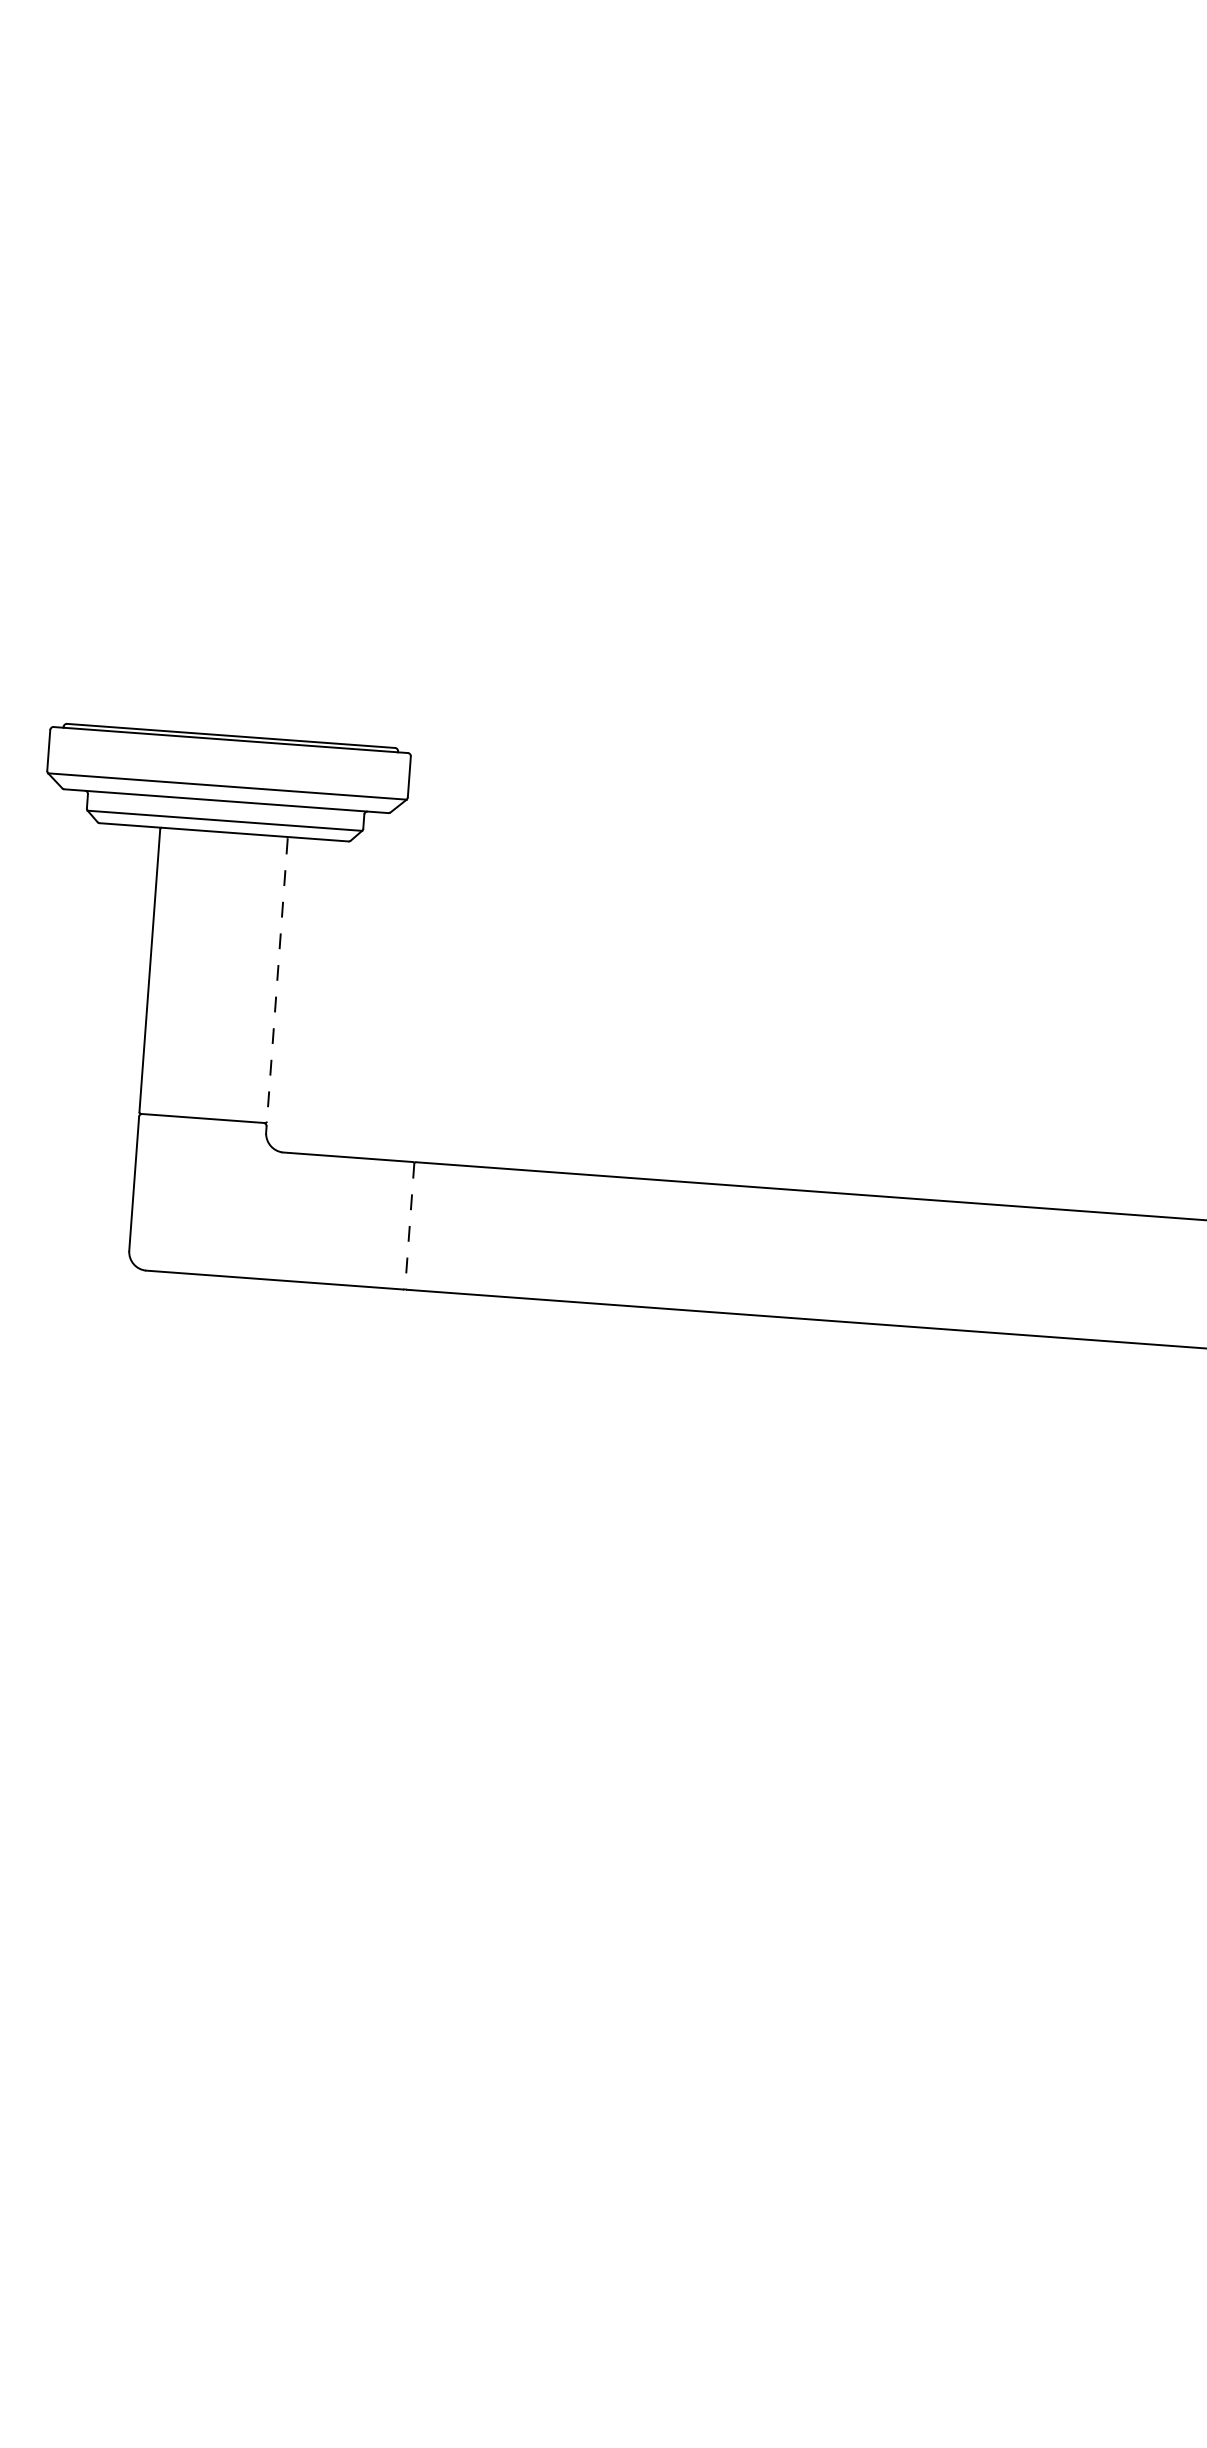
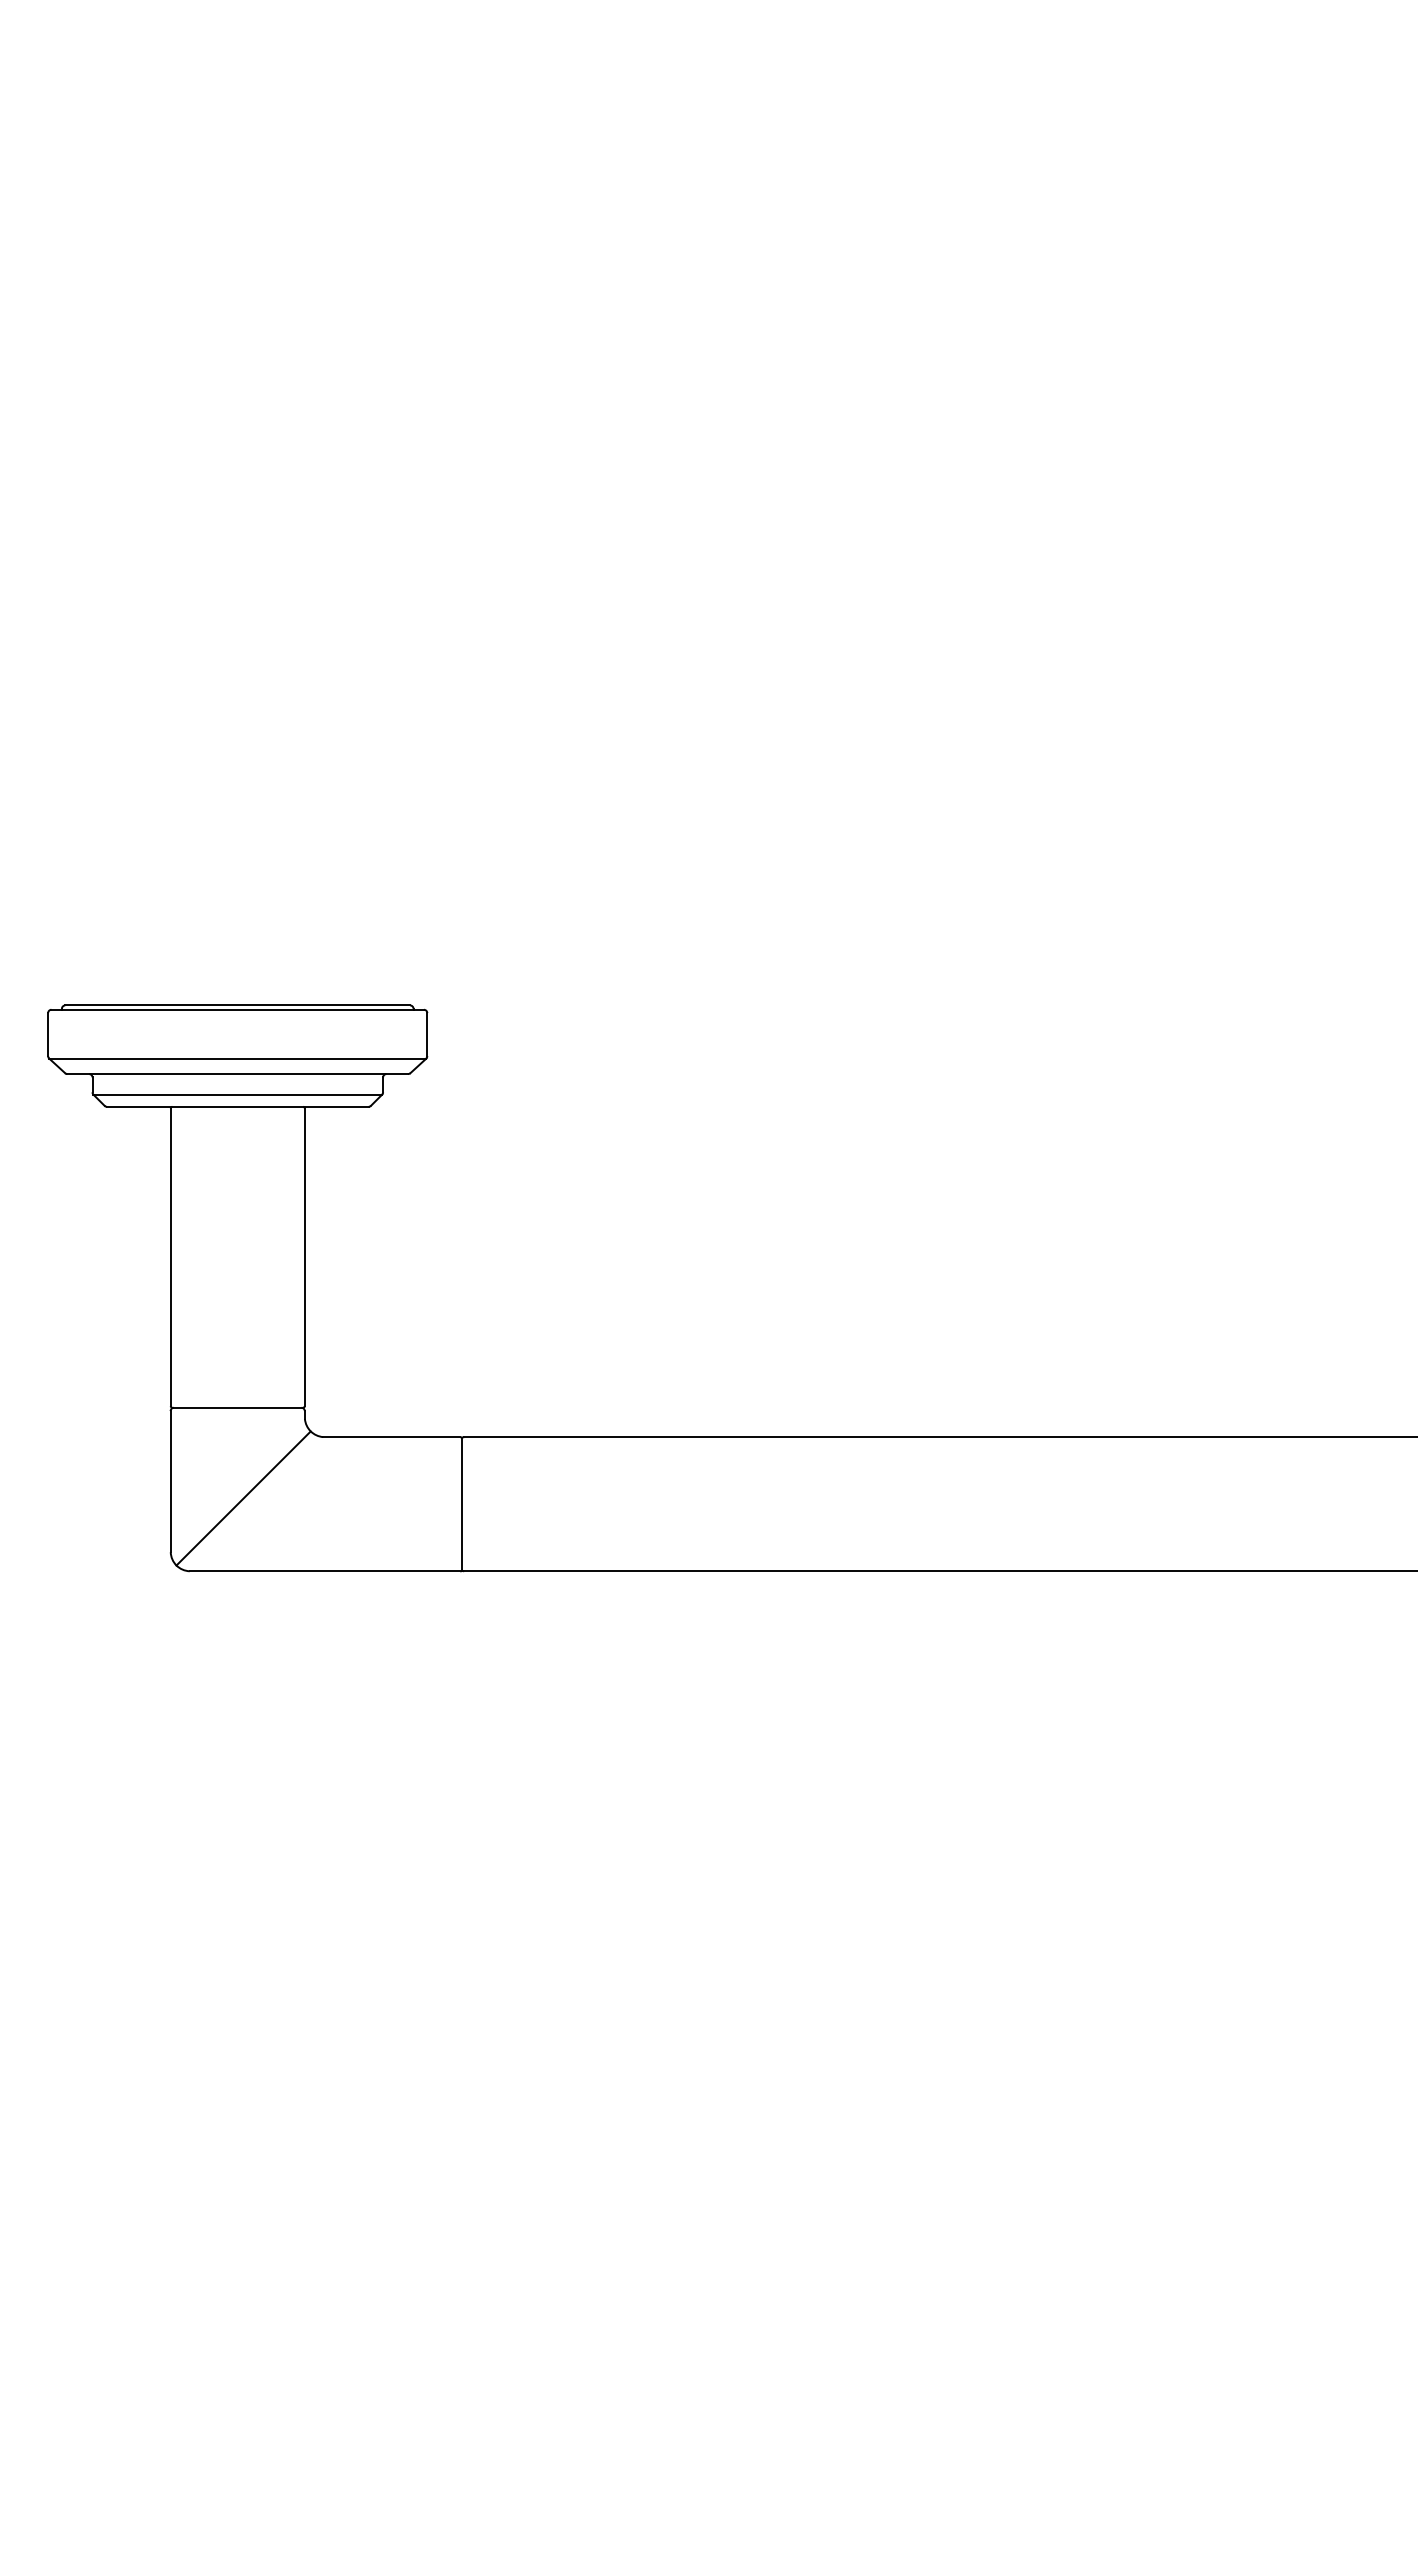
line: (276, 980) -> (304, 1257), dashed -> solid
line: (202, 1205) -> (243, 1498), added
line: (409, 1226) -> (462, 1504), dashed -> solid

